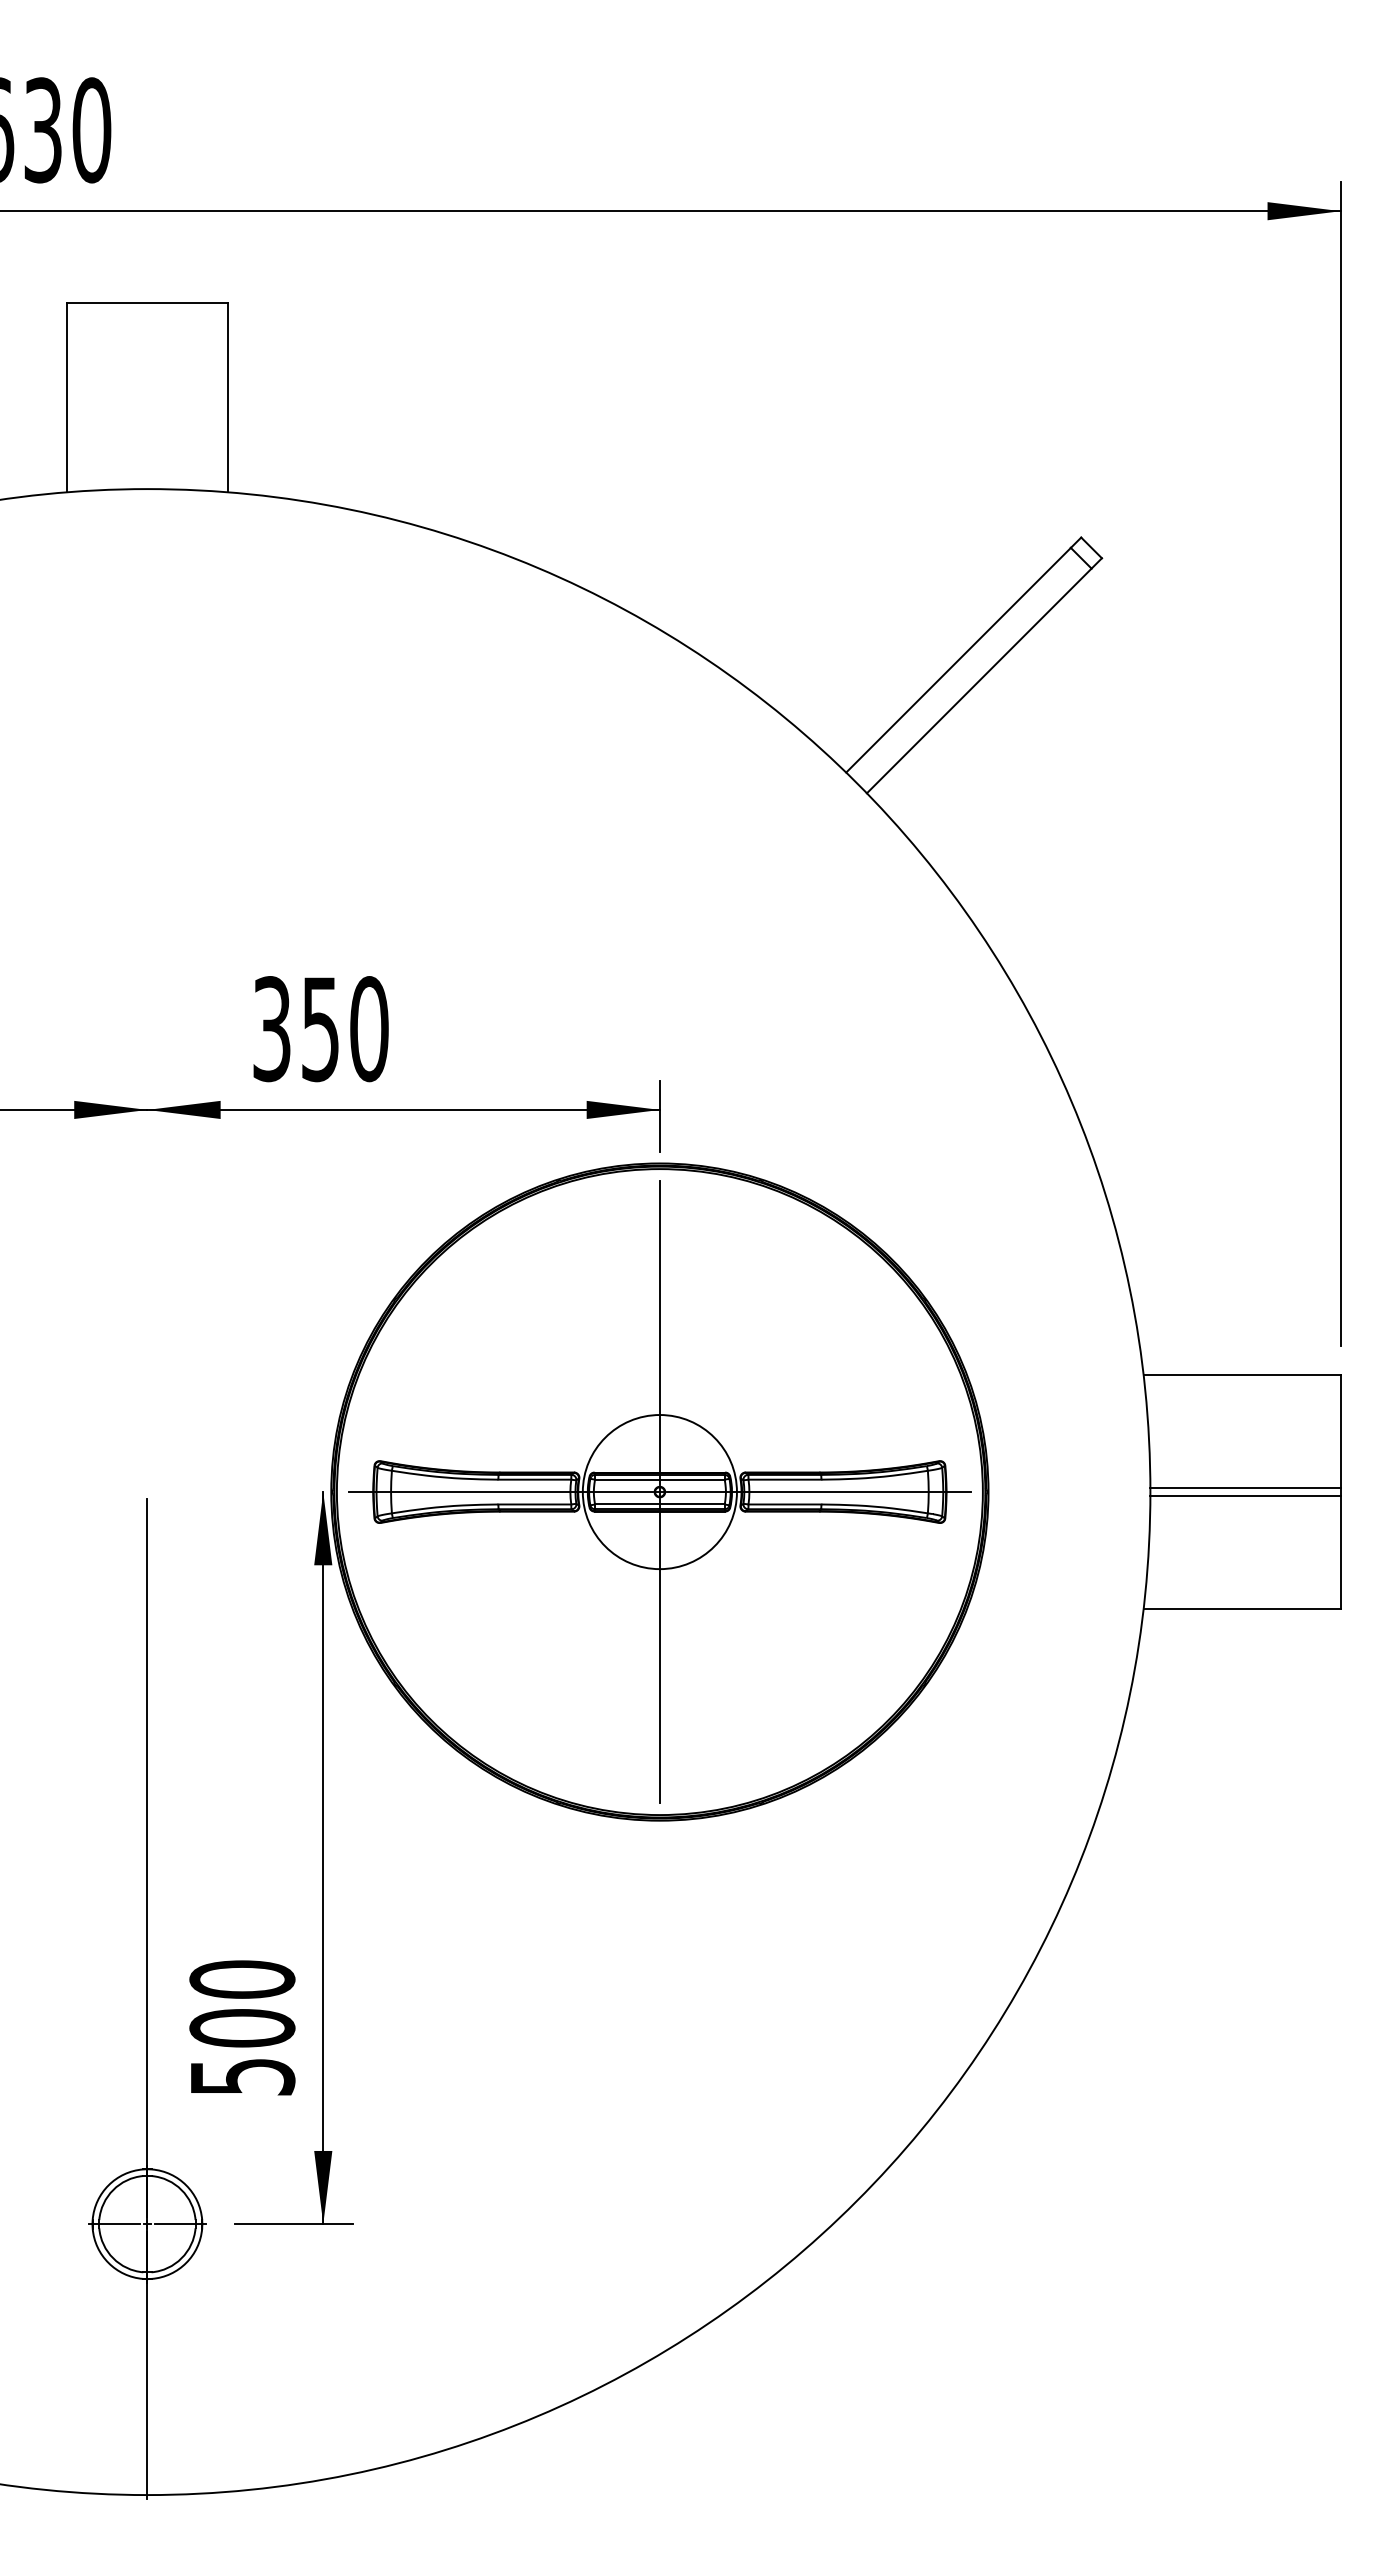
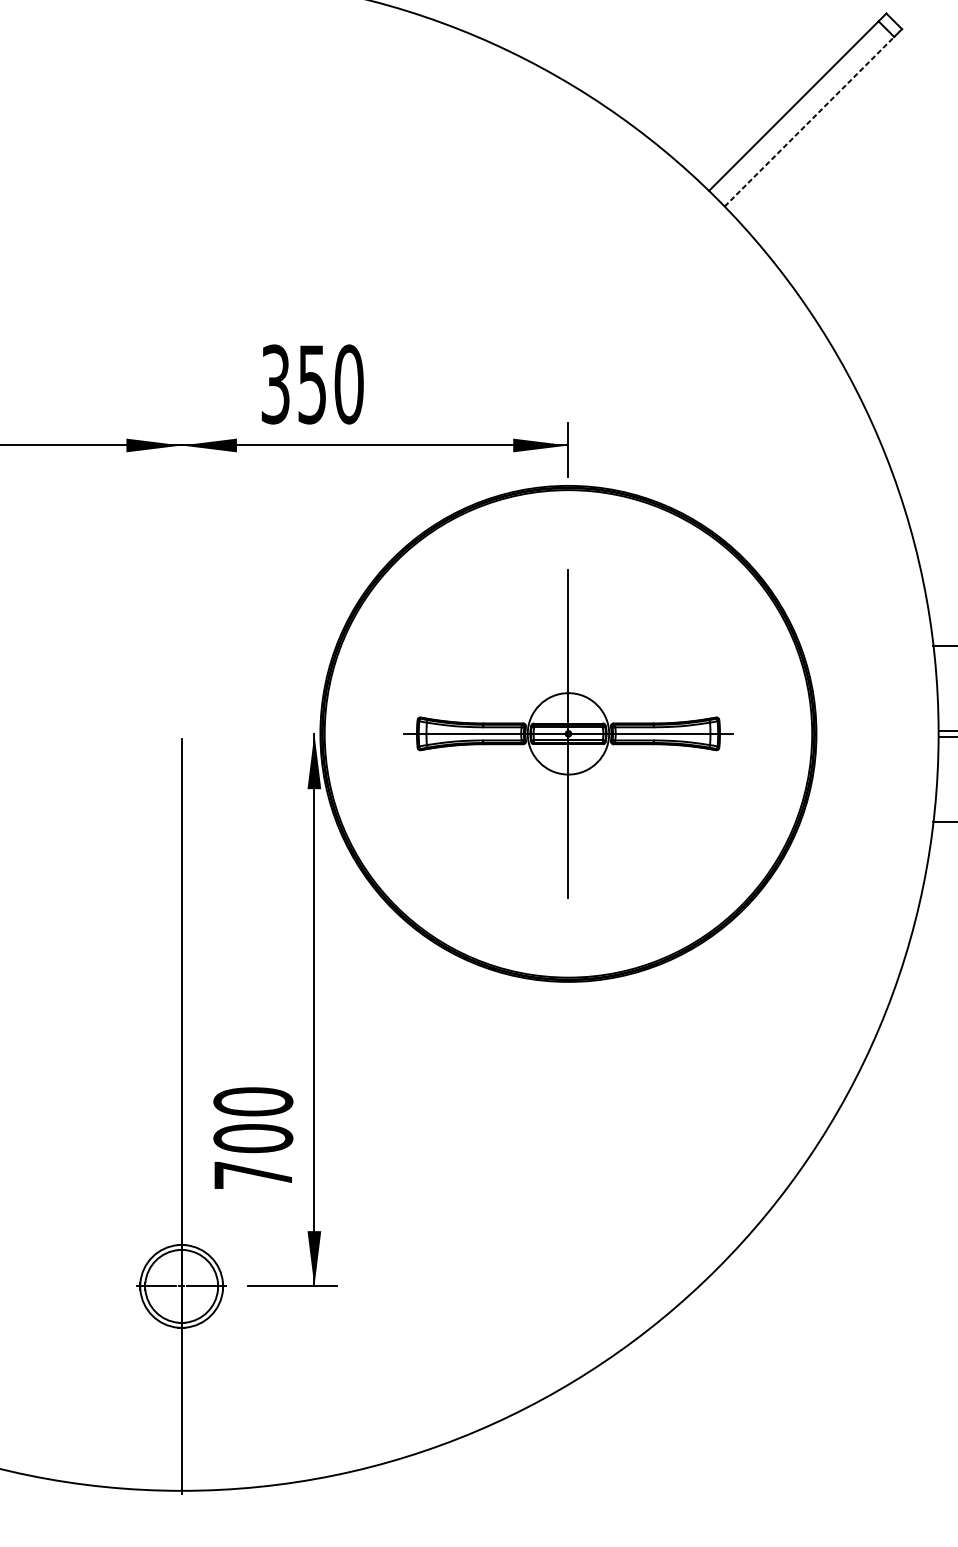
line: (979, 680) -> (809, 121), solid -> dashed
part: (659, 1491) -> (568, 733), size x0.7
text: (243, 2077) -> (254, 1175), 500 -> 700

